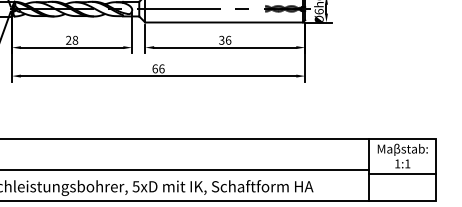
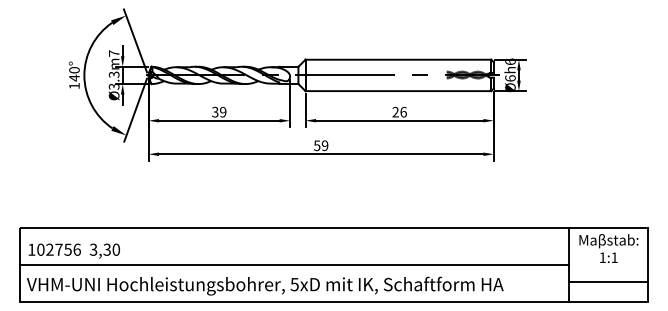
text: (72, 40) -> (219, 112), 28 -> 39
text: (221, 40) -> (395, 112), 36 -> 26
text: (157, 68) -> (320, 145), 66 -> 59
line: (402, 174) -> (608, 282), moved

